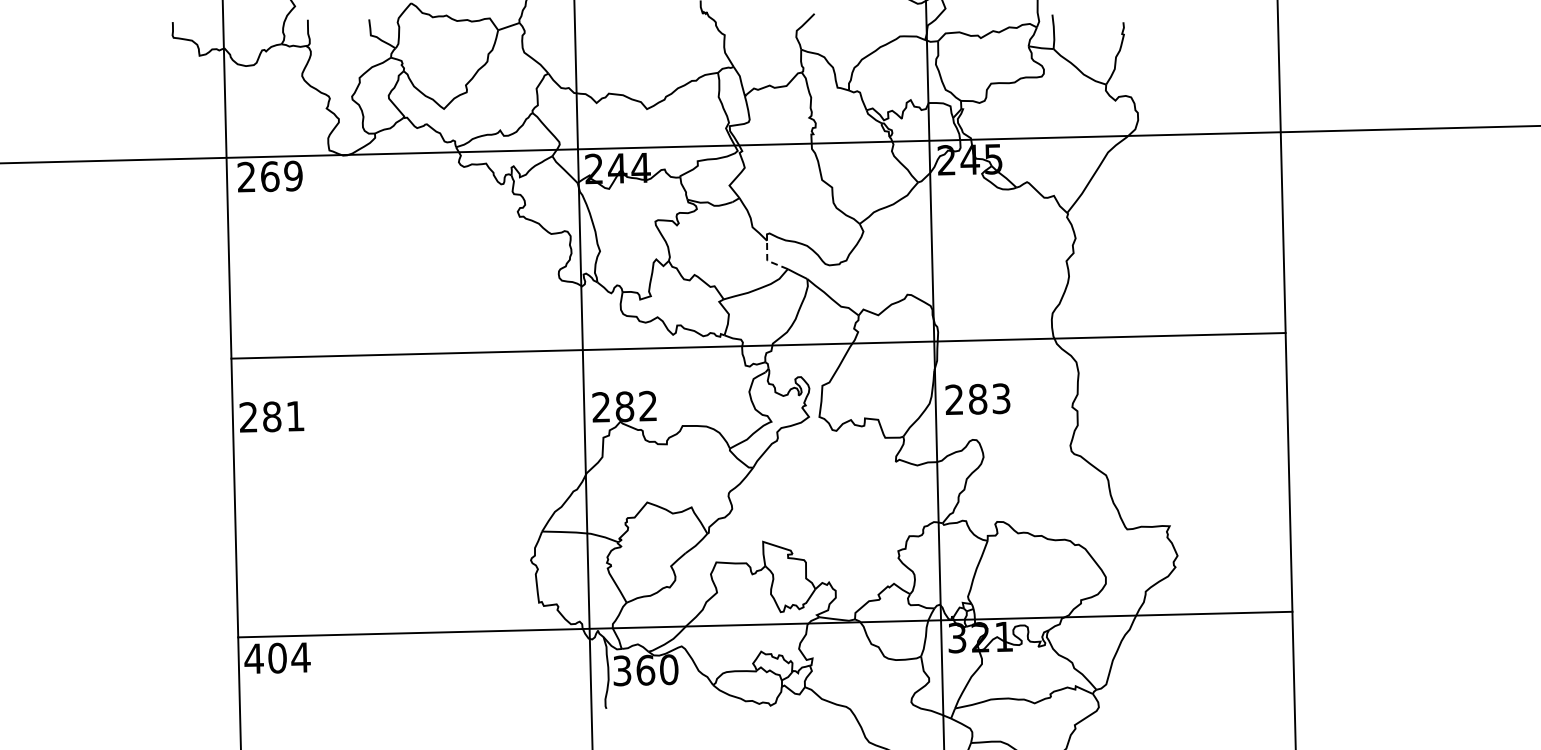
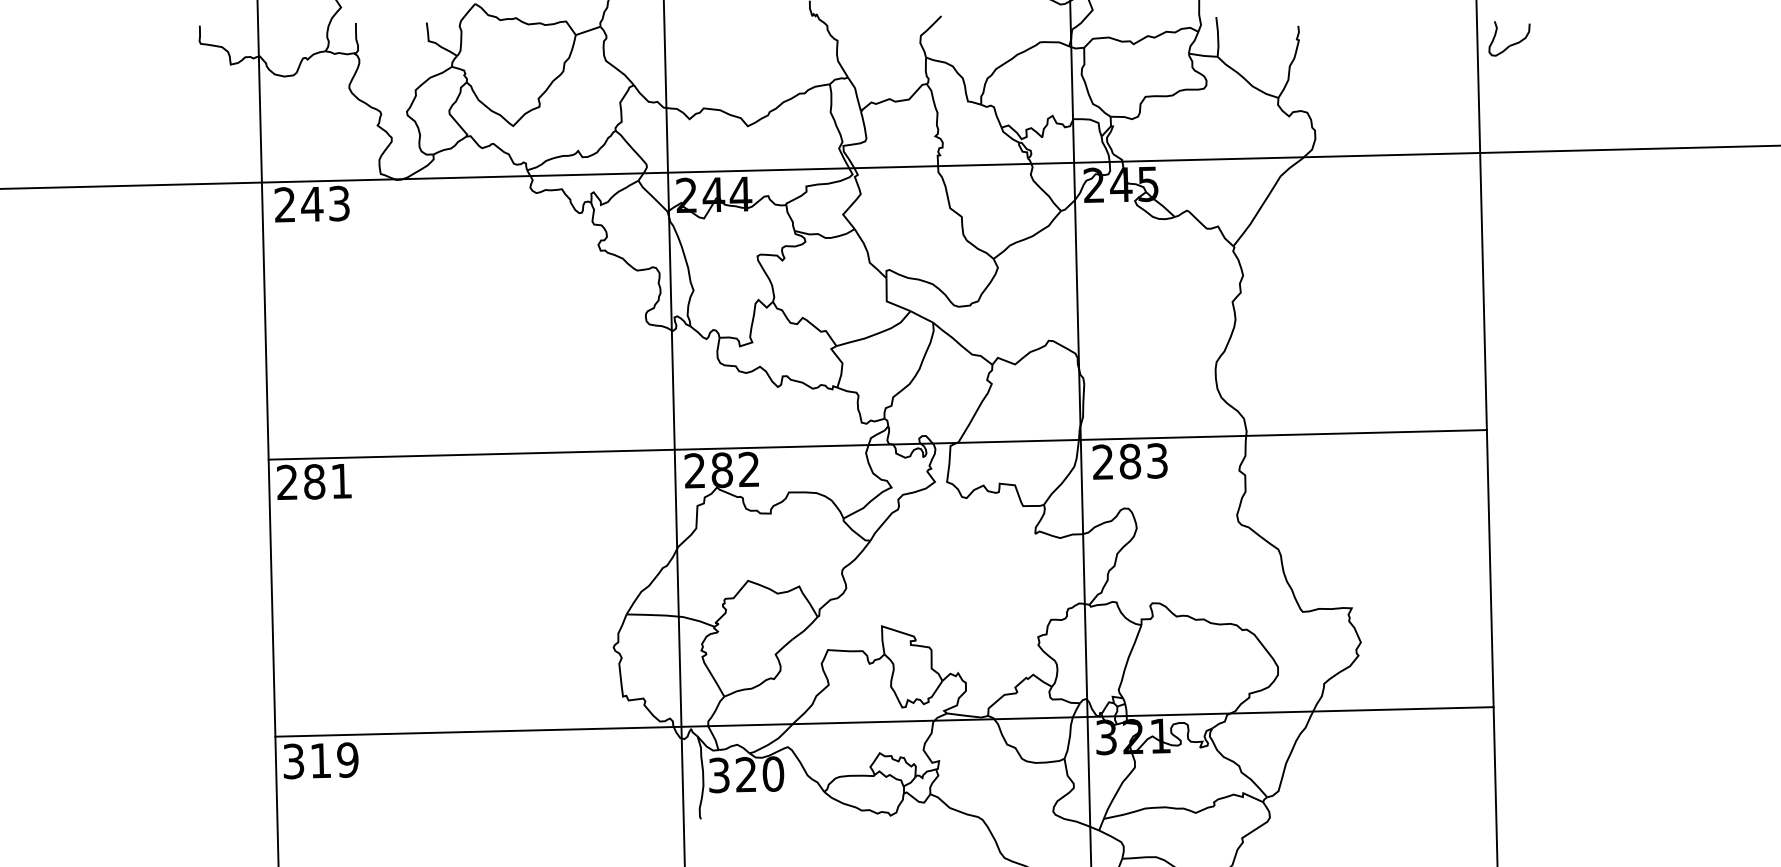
part: (1305, 33) -> (1508, 38), added
text: (281, 176) -> (325, 204), 269 -> 243
line: (768, 261) -> (888, 302), dashed -> solid
line: (758, 345) -> (877, 444), moved
text: (277, 658) -> (320, 761), 404 -> 319
text: (645, 669) -> (746, 773), 360 -> 320

